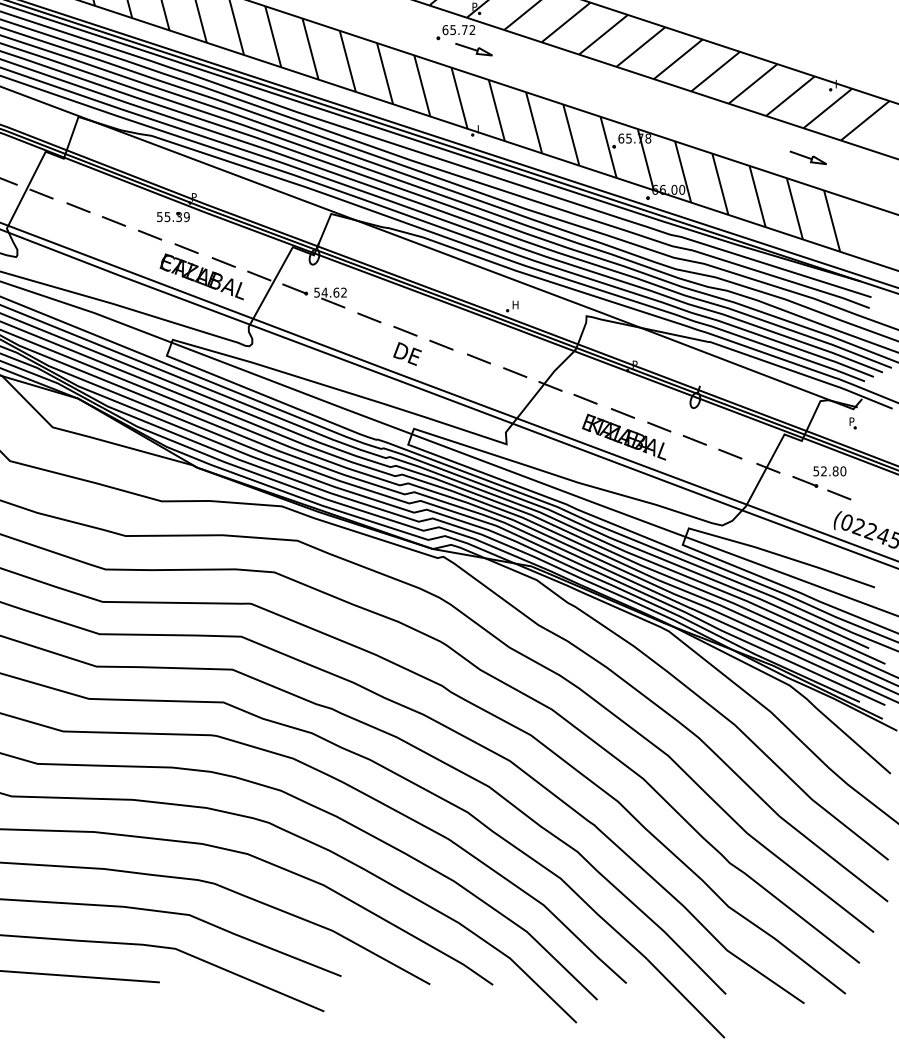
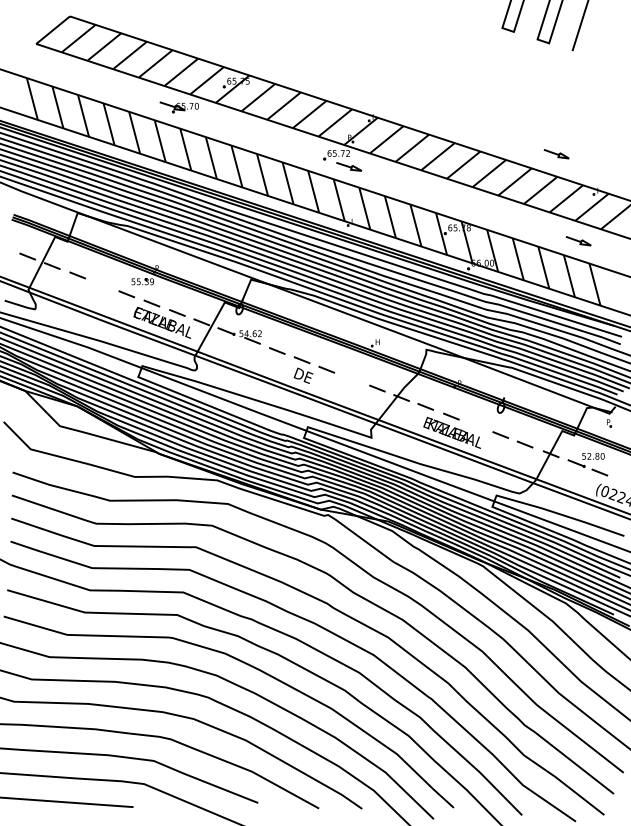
part: (776, 31) -> (556, 154), added
line: (113, 220) -> (101, 284), removed
line: (478, 359) -> (352, 379), removed
line: (659, 426) -> (476, 425), removed

